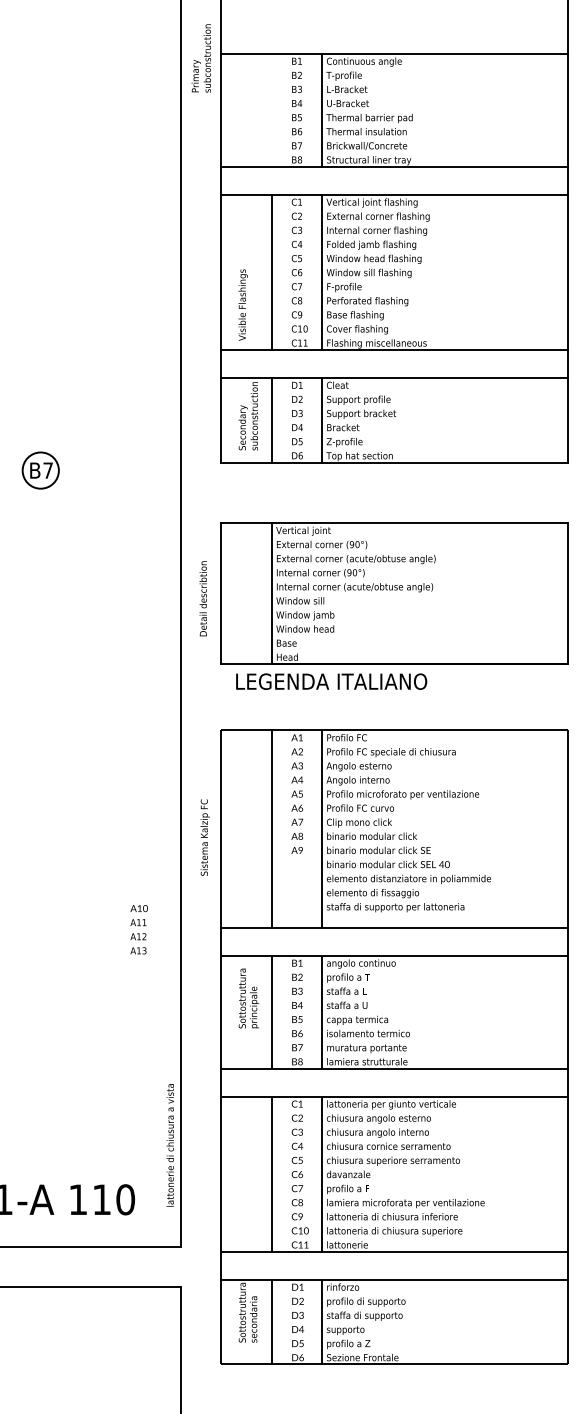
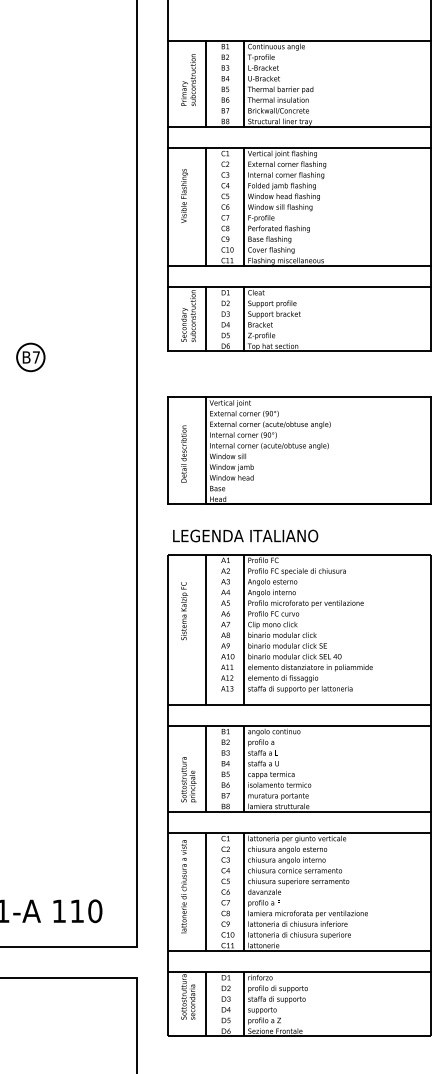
text: (200, 58) -> (187, 80), moved
line: (271, 109) -> (206, 83), added
text: (242, 304) -> (184, 195), moved
text: (202, 598) -> (183, 453), moved
text: (331, 681) -> (245, 535), moved
text: (204, 837) -> (184, 611), moved
text: (138, 929) -> (227, 672), moved
text: (248, 998) -> (188, 779), moved
text: (169, 1145) -> (183, 886), moved

